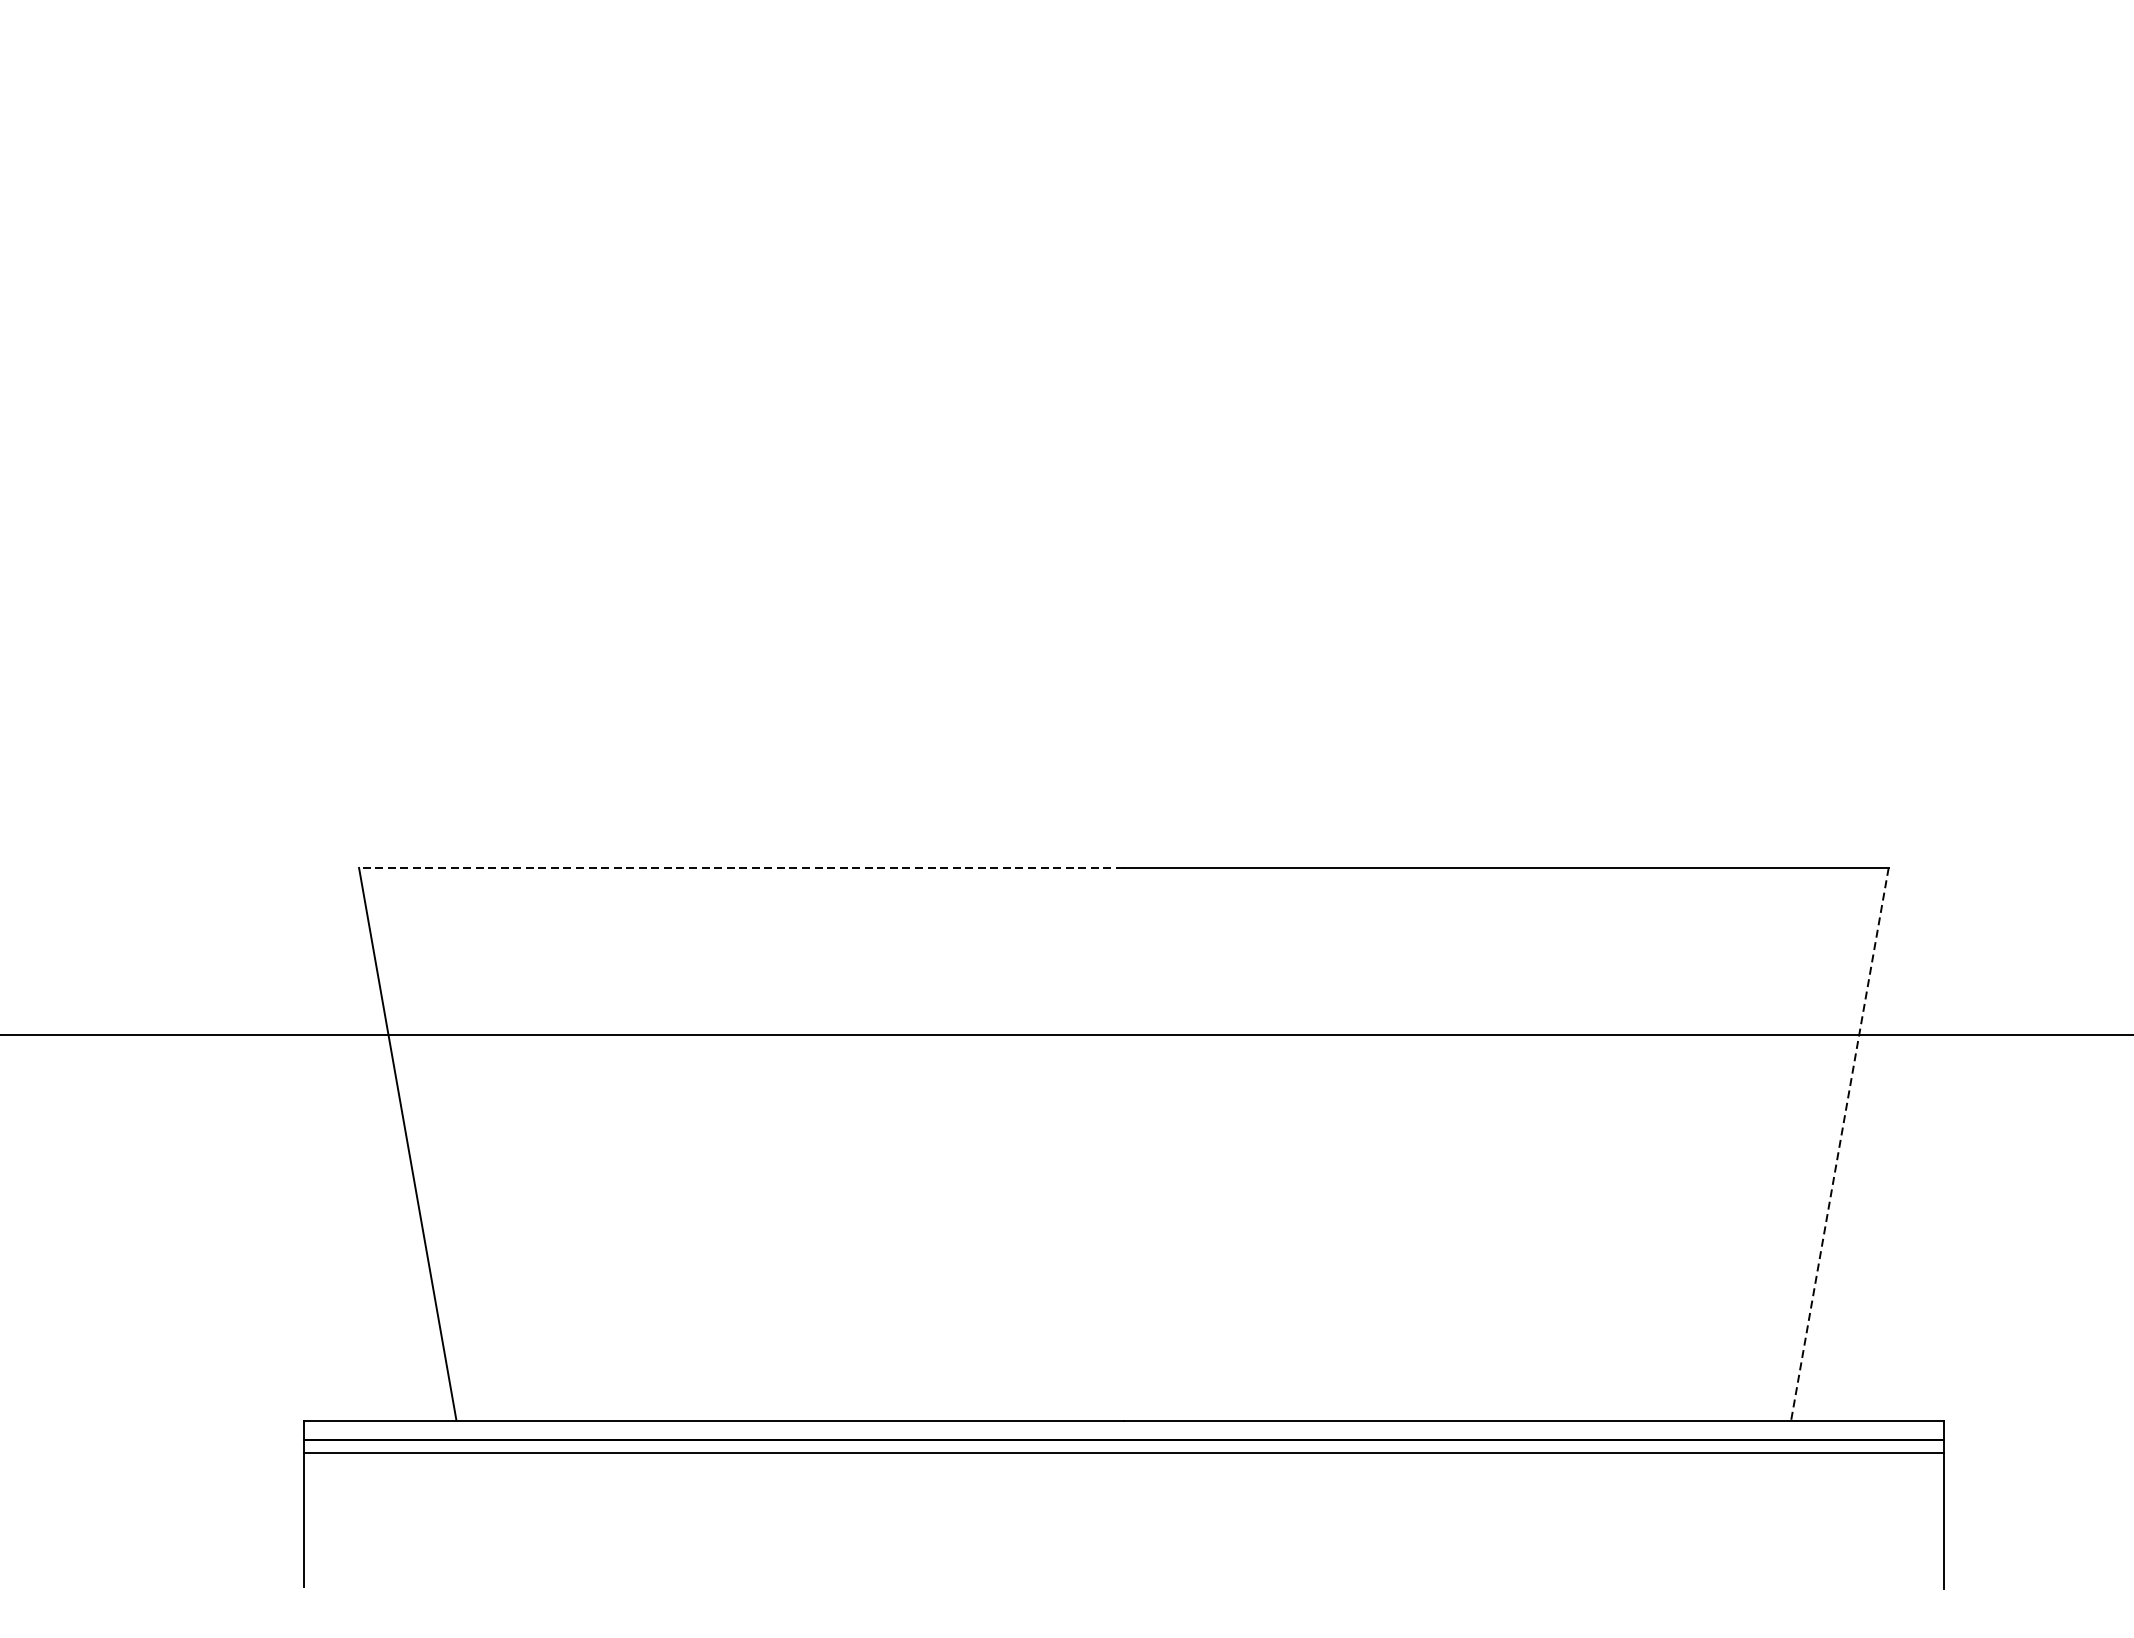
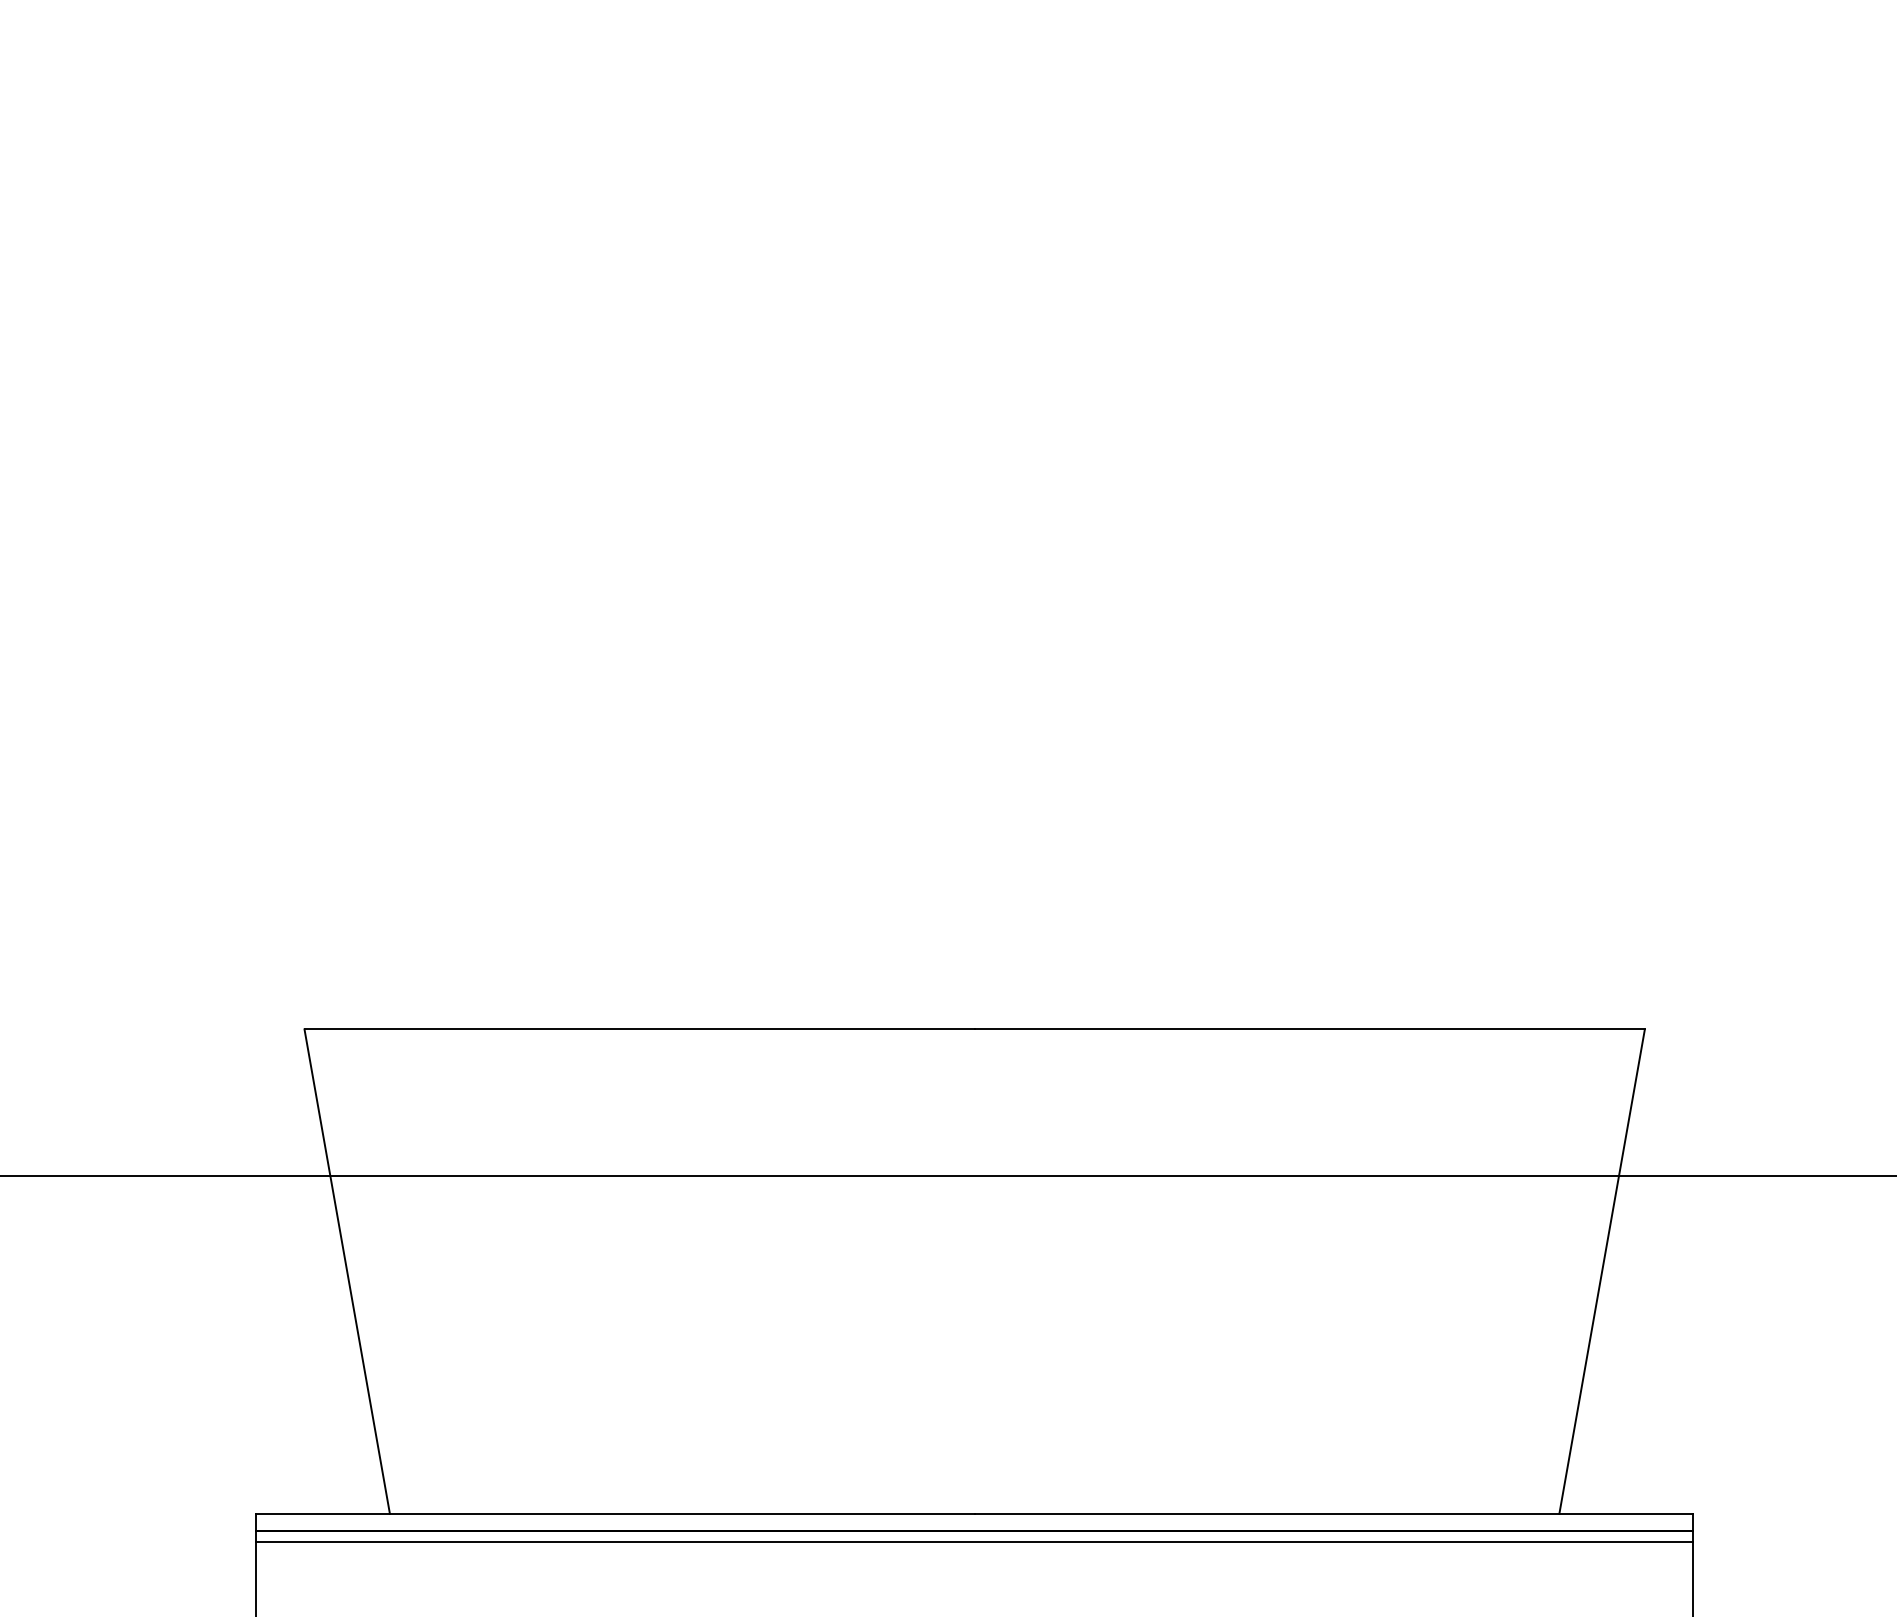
line: (741, 868) -> (639, 1029), dashed -> solid
line: (1840, 1144) -> (1602, 1271), dashed -> solid

